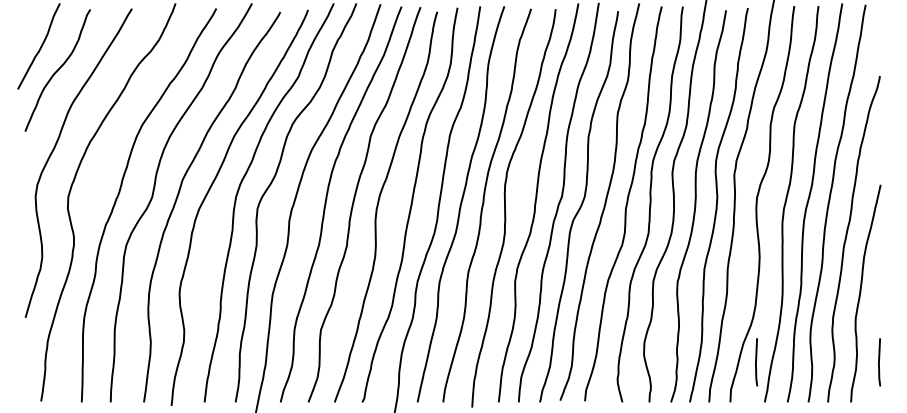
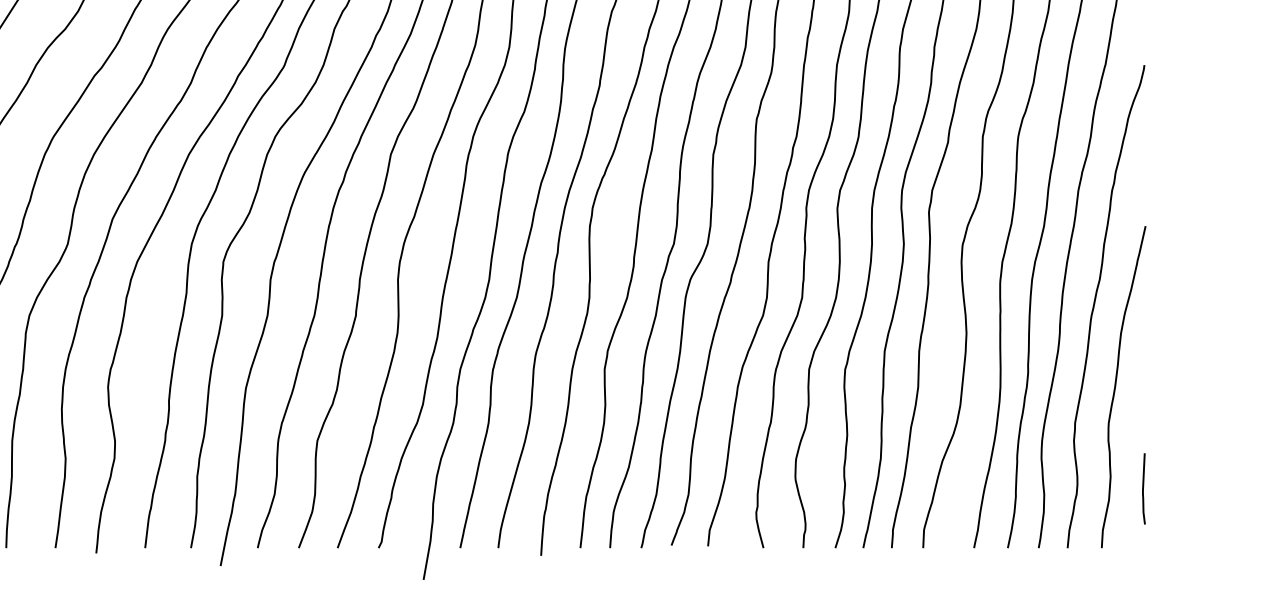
line: (756, 362) -> (961, 489), removed

